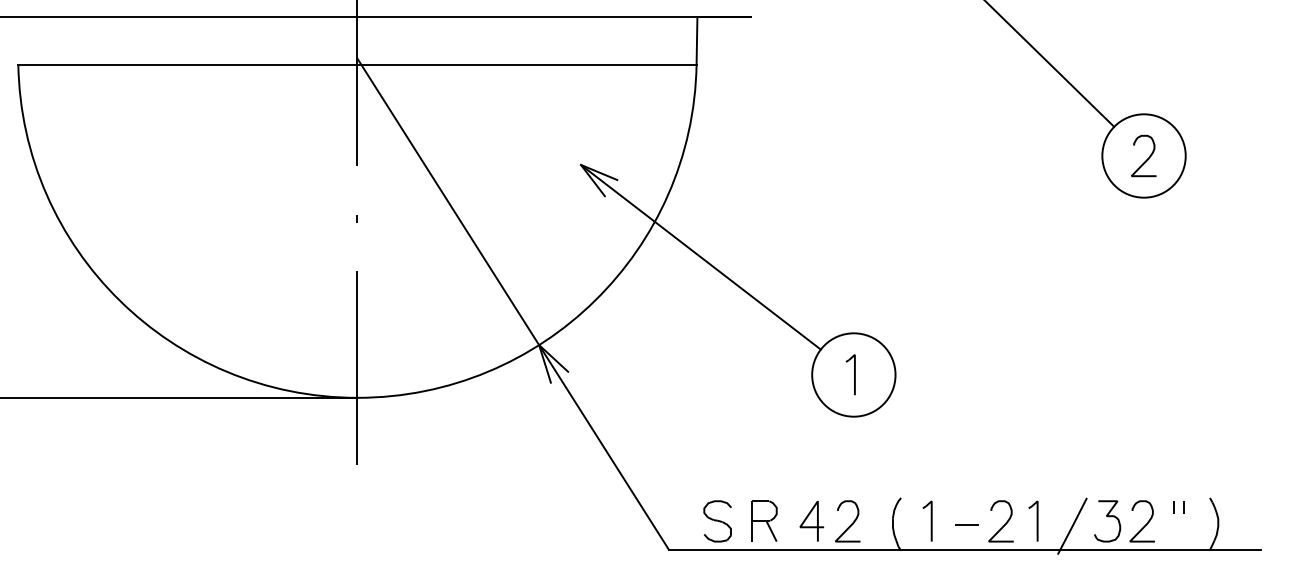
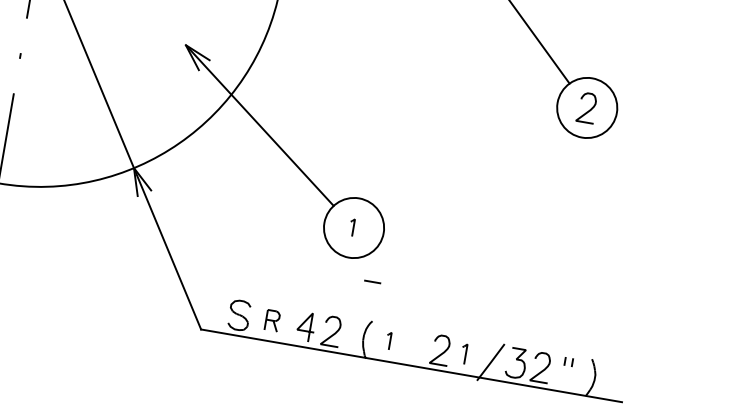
part: (850, 374) -> (351, 227), size x0.6
part: (764, 520) -> (272, 320), size x0.7
part: (927, 520) -> (388, 340), size x0.6
part: (1033, 520) -> (463, 353), size x0.7
line: (966, 524) -> (372, 281), moved

